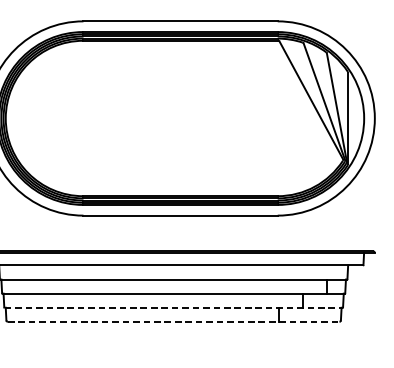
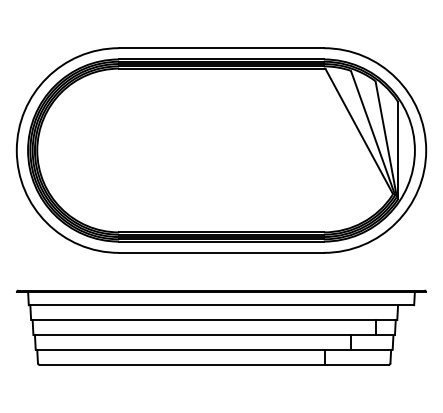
line: (173, 307) -> (214, 349), dashed -> solid
line: (173, 321) -> (214, 364), dashed -> solid

